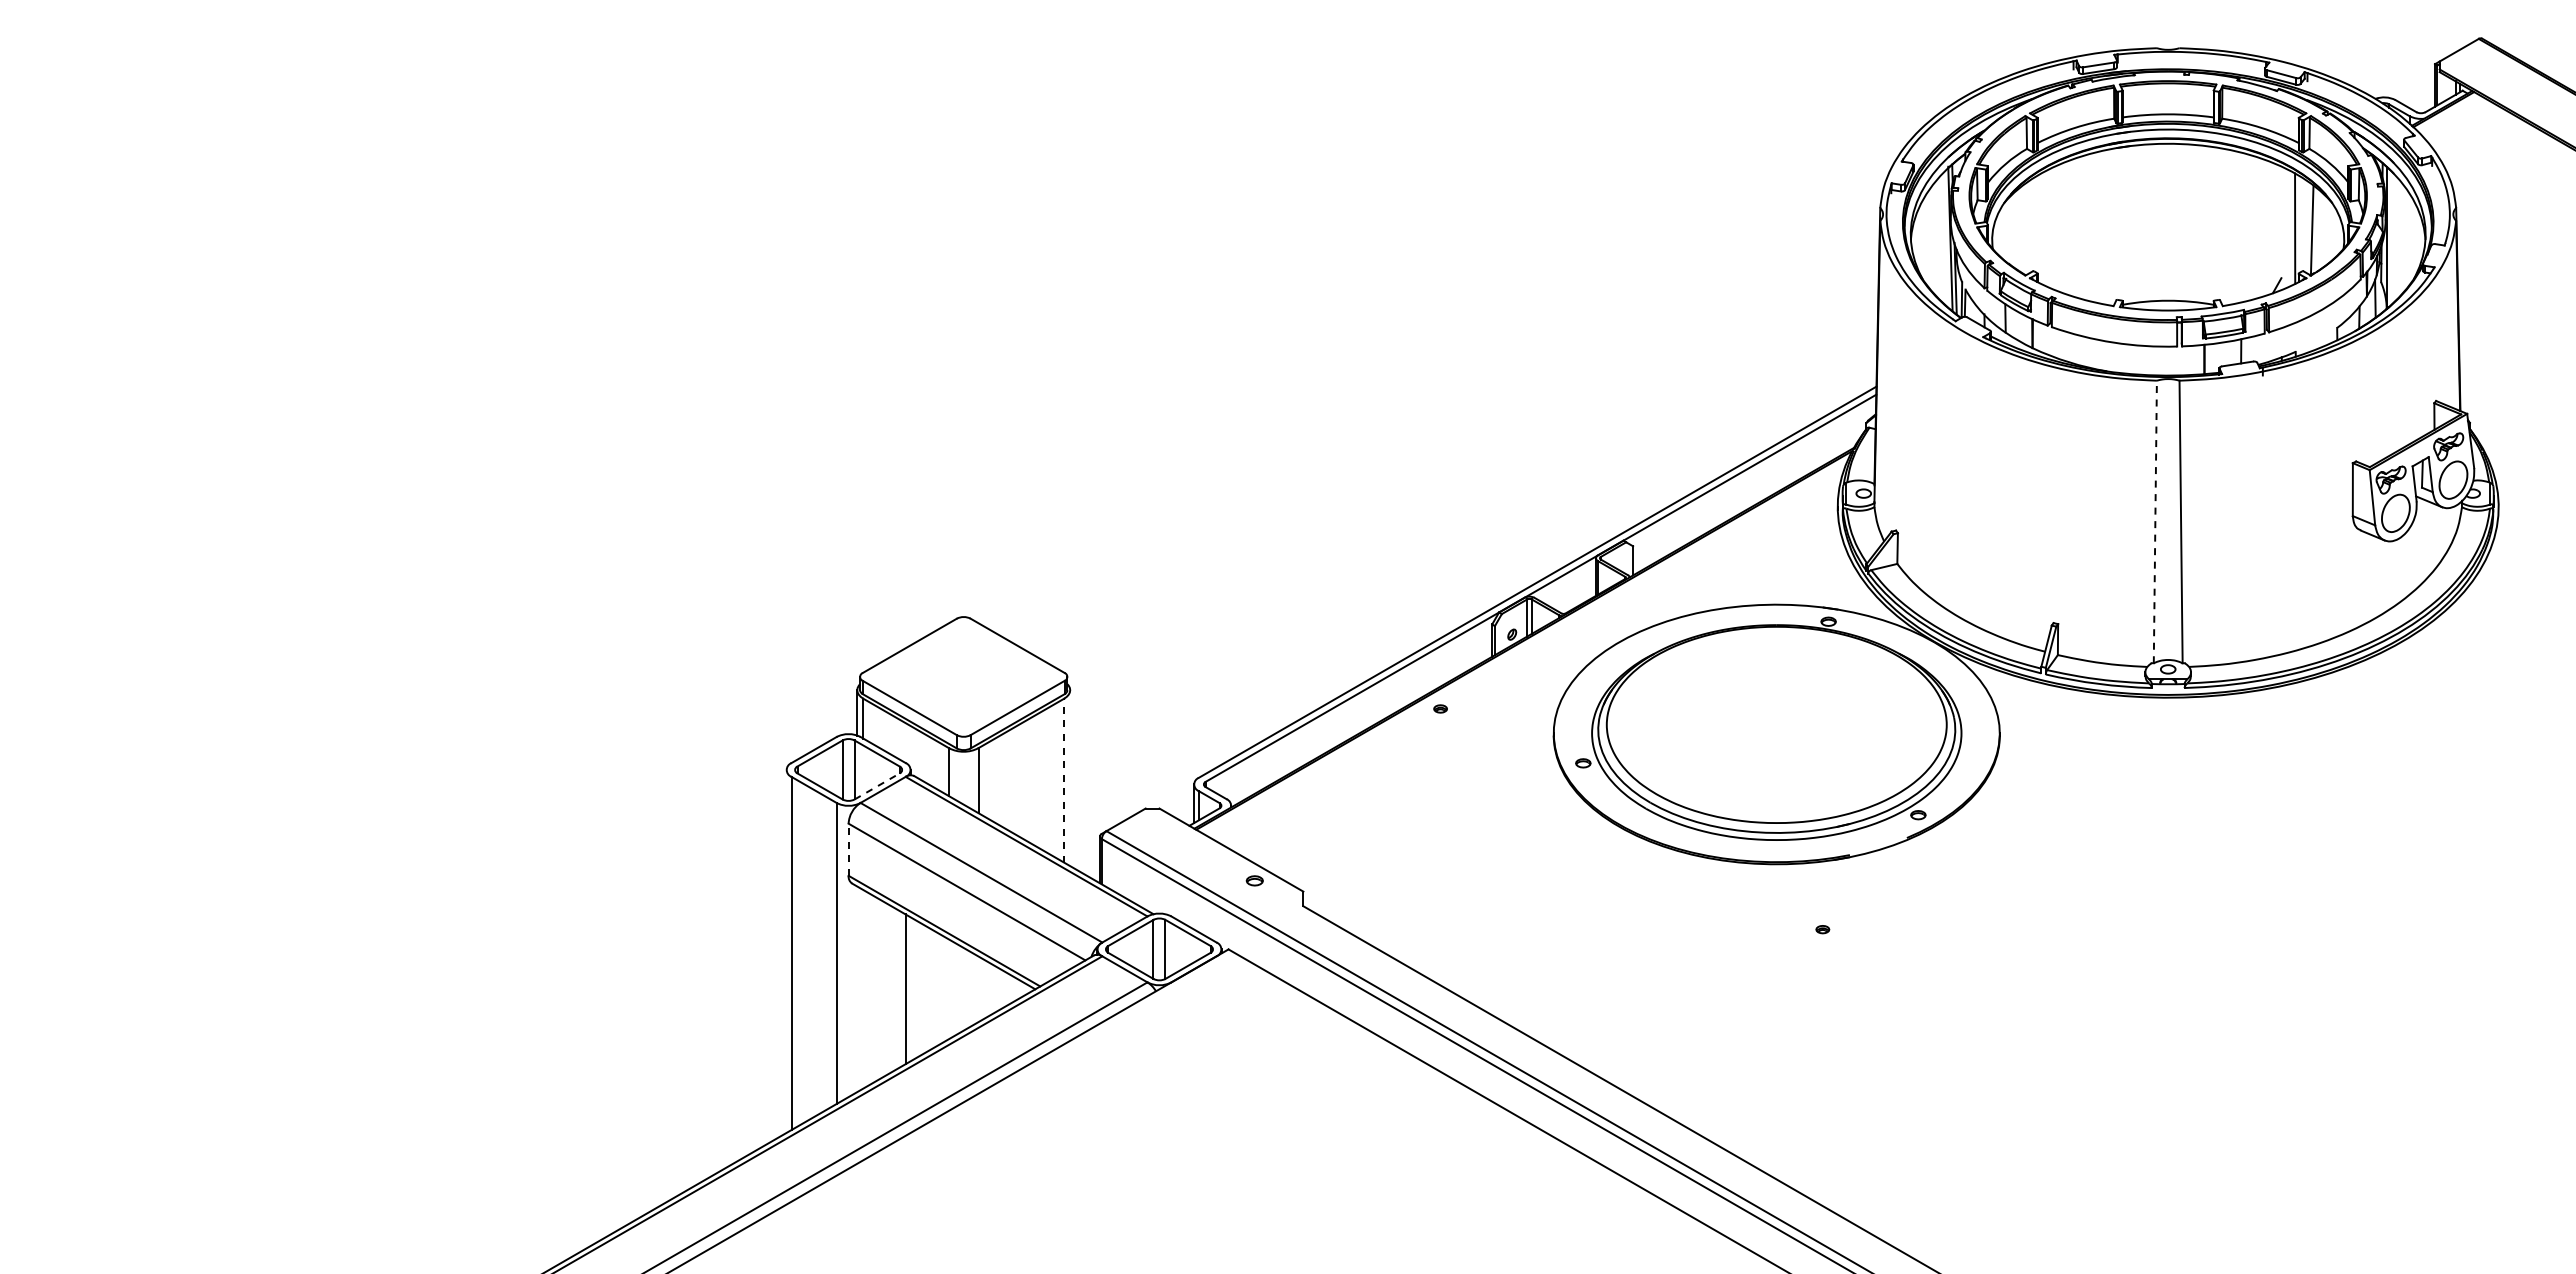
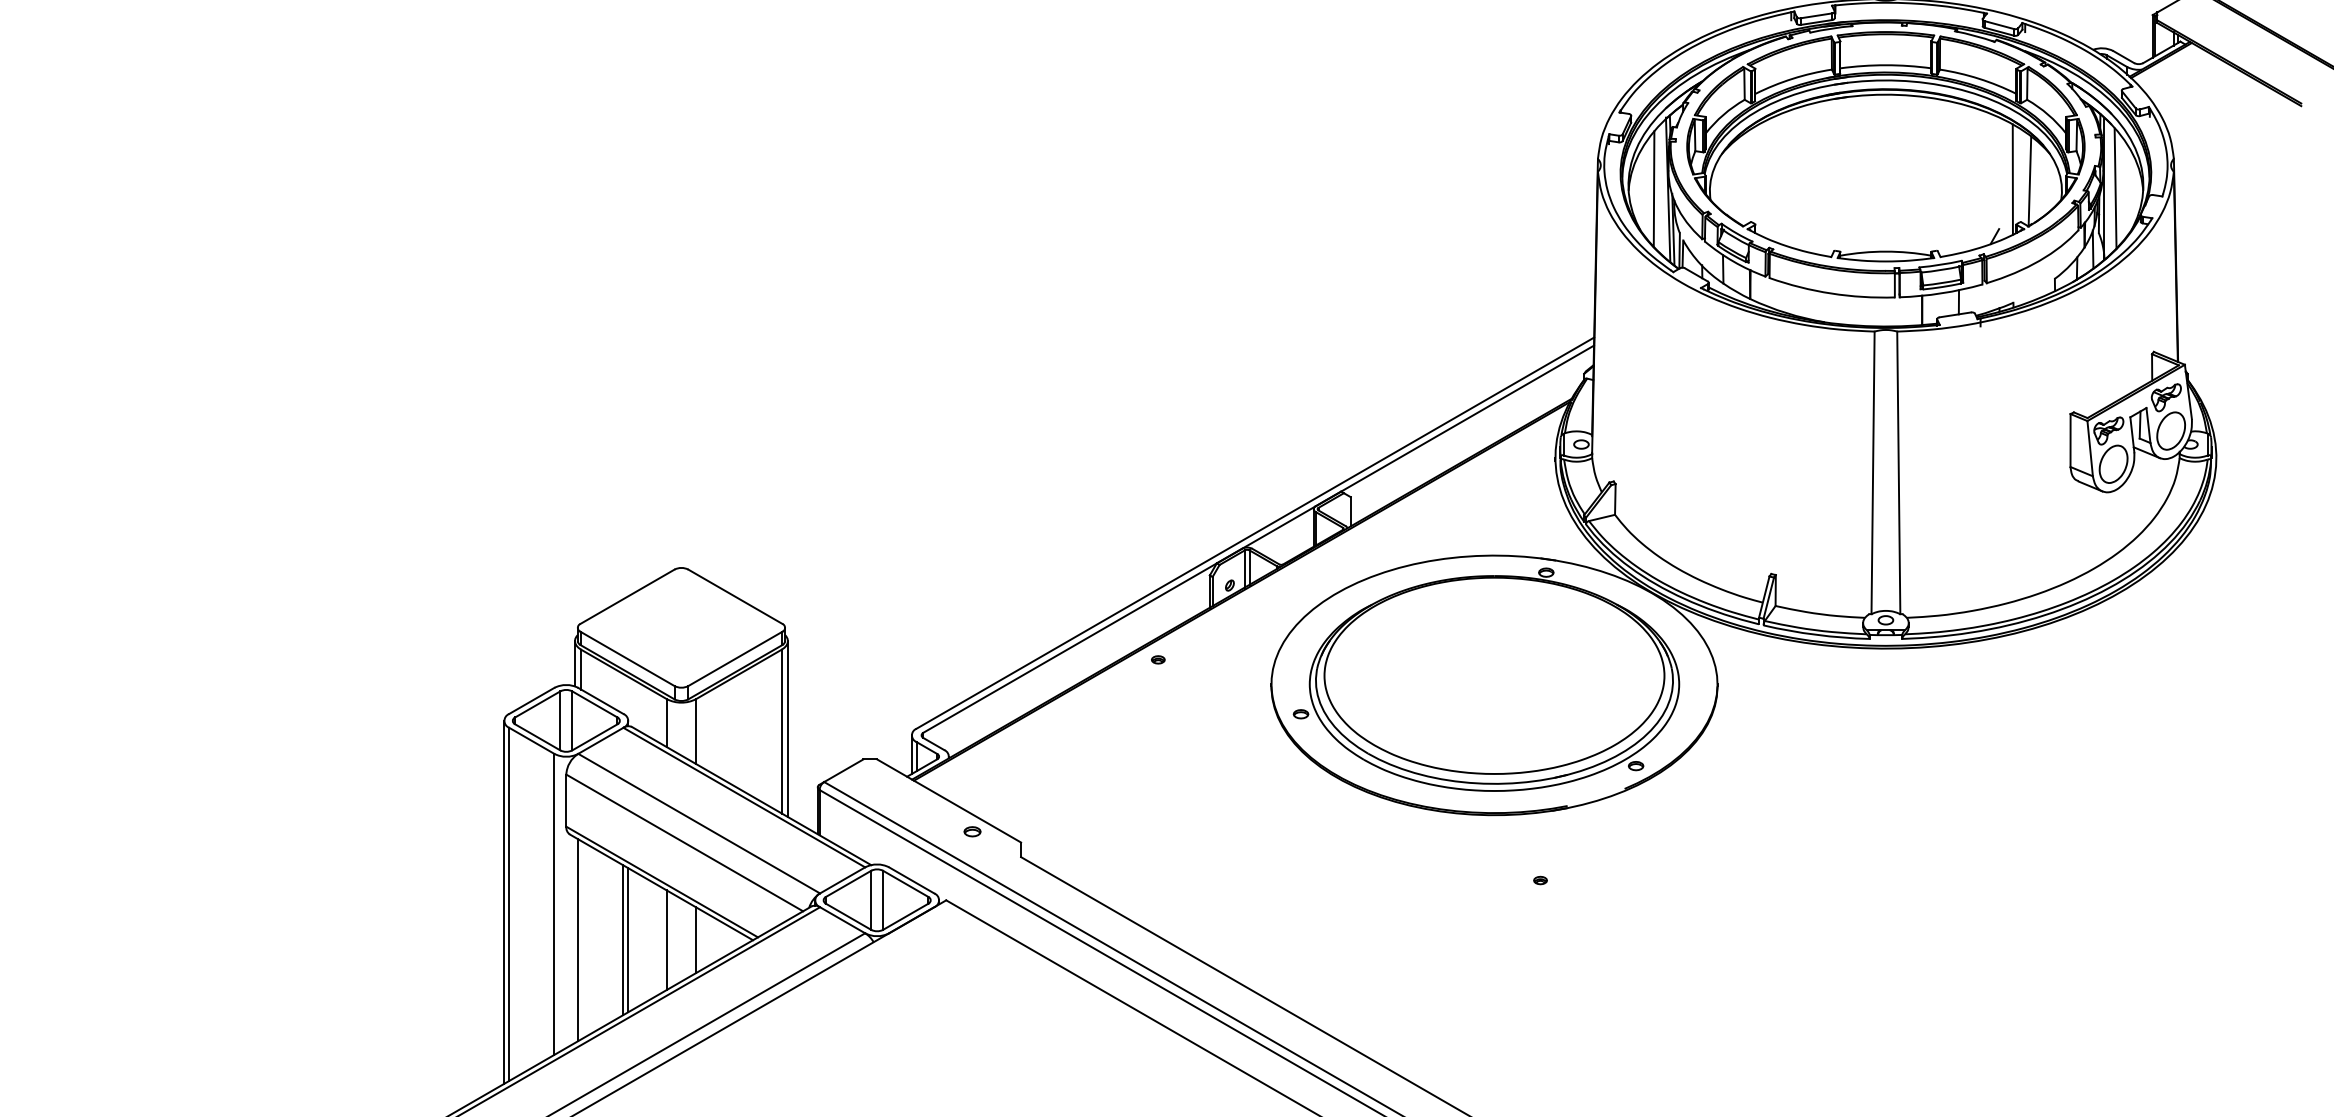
line: (1936, 237) -> (1654, 188), added
line: (2397, 237) -> (2115, 188), added
line: (2155, 521) -> (1873, 472), dashed -> solid
line: (1070, 778) -> (788, 729), added
line: (1064, 780) -> (782, 731), dashed -> solid
line: (877, 786) -> (595, 737), dashed -> solid
line: (848, 849) -> (566, 800), dashed -> solid
line: (786, 950) -> (504, 901), added
line: (860, 989) -> (578, 940), added
line: (910, 989) -> (628, 940), added
line: (949, 989) -> (667, 940), added
line: (978, 989) -> (696, 940), added

